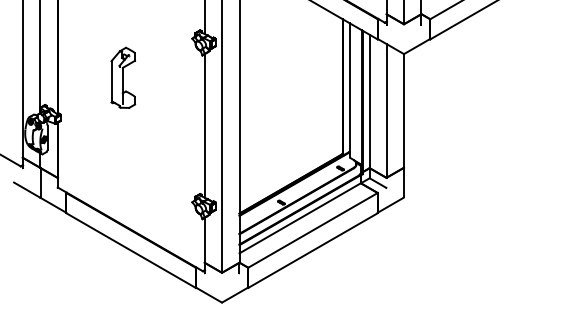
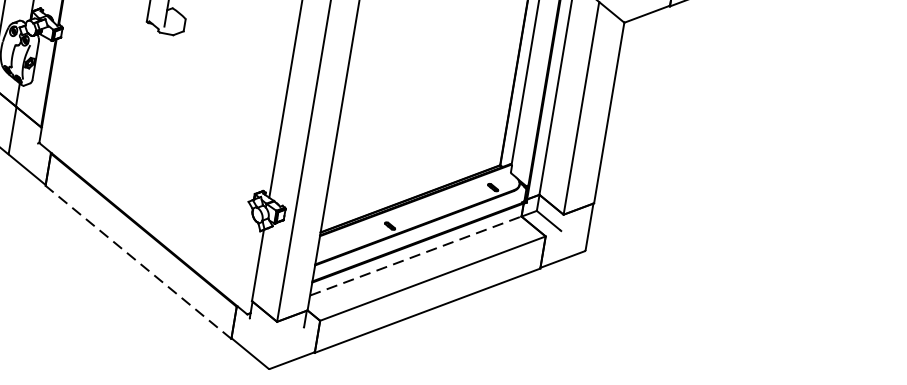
line: (300, 218) -> (416, 256), solid -> dashed
line: (131, 250) -> (139, 262), solid -> dashed

